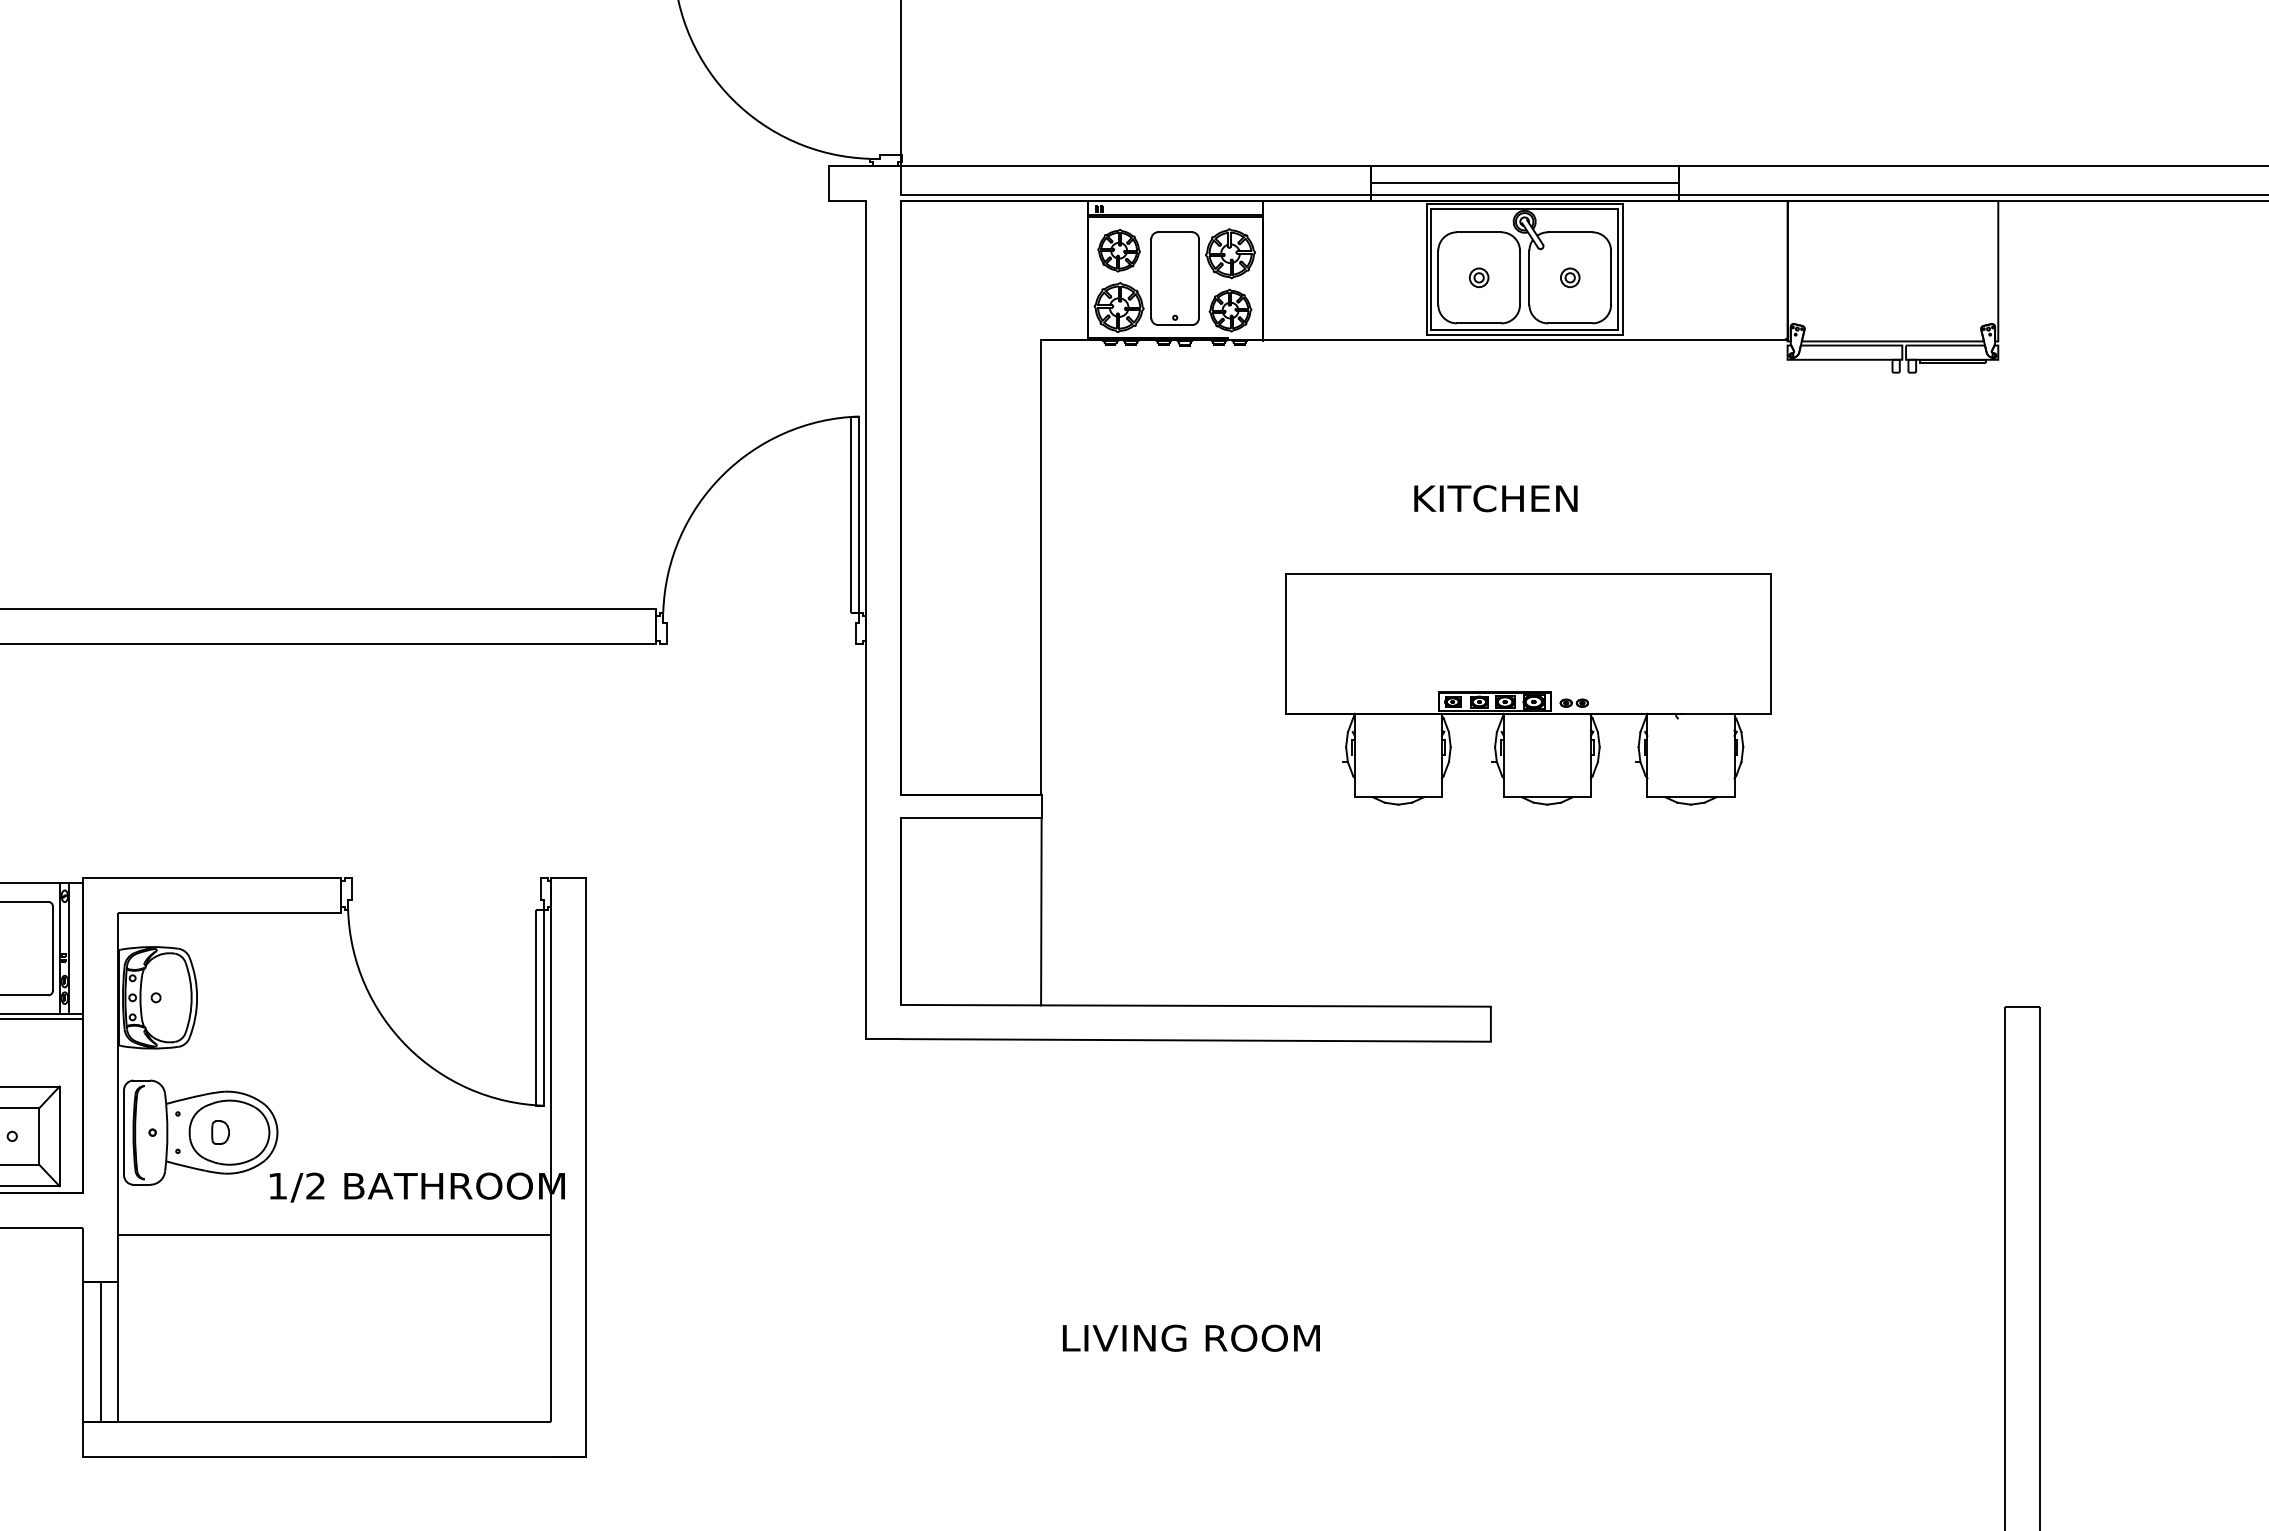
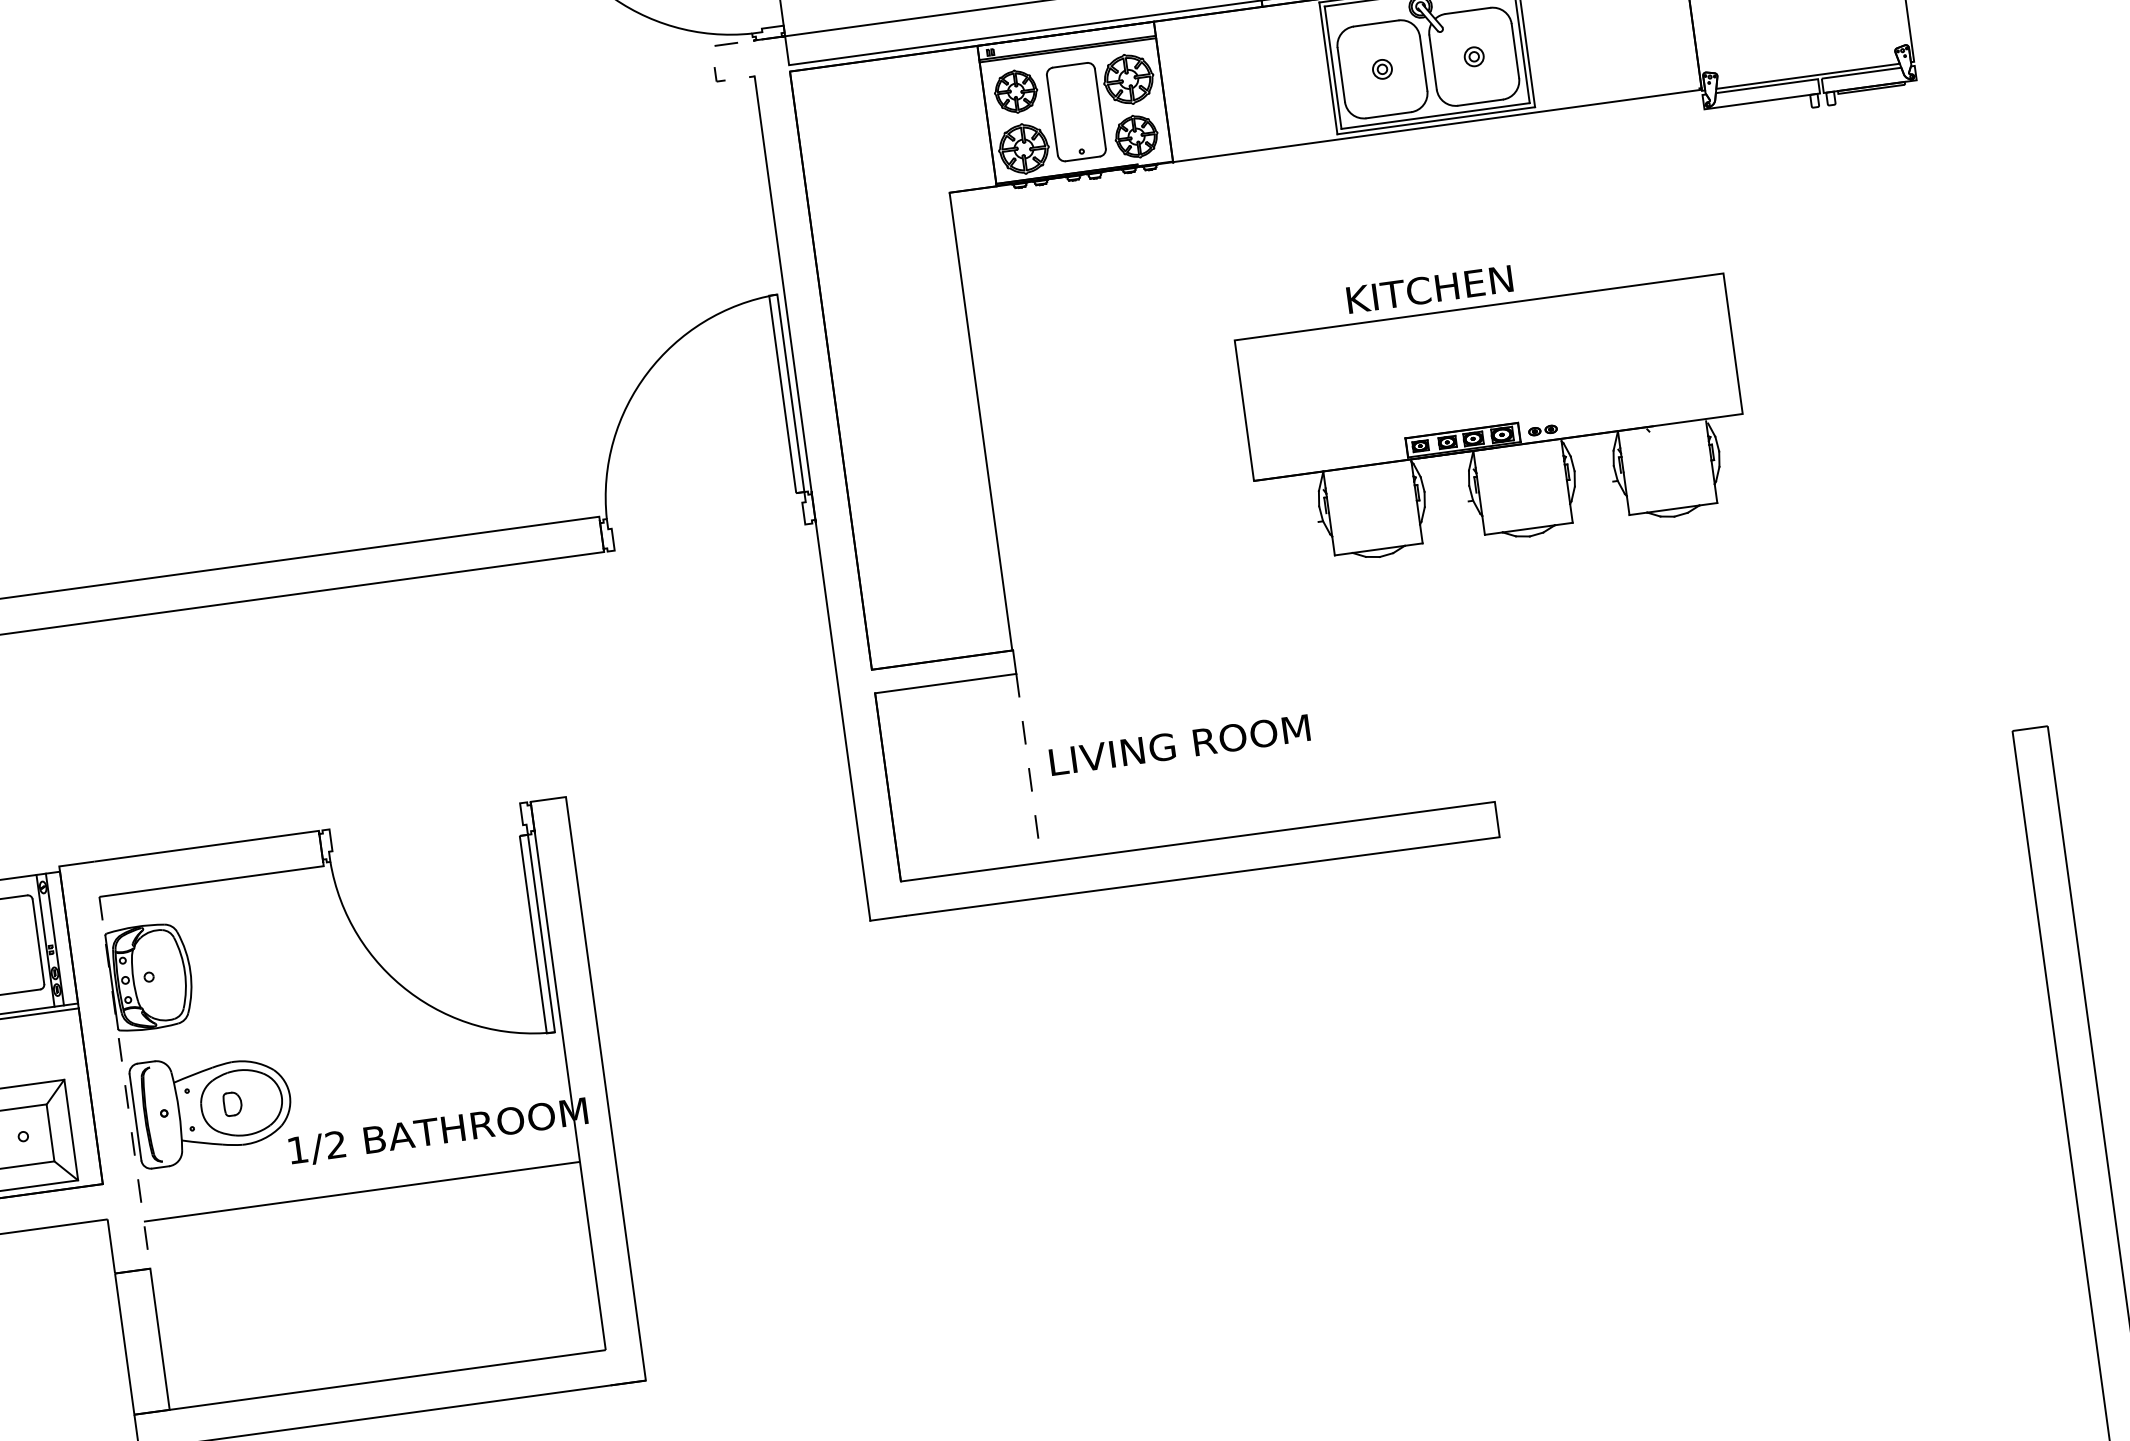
line: (828, 166) -> (711, 46), solid -> dashed
part: (1528, 689) -> (1494, 423), moved
line: (1041, 911) -> (1029, 768), solid -> dashed
line: (118, 1097) -> (125, 1082), solid -> dashed
text: (1191, 1337) -> (1179, 744), moved
line: (100, 1352) -> (142, 1342), removed

